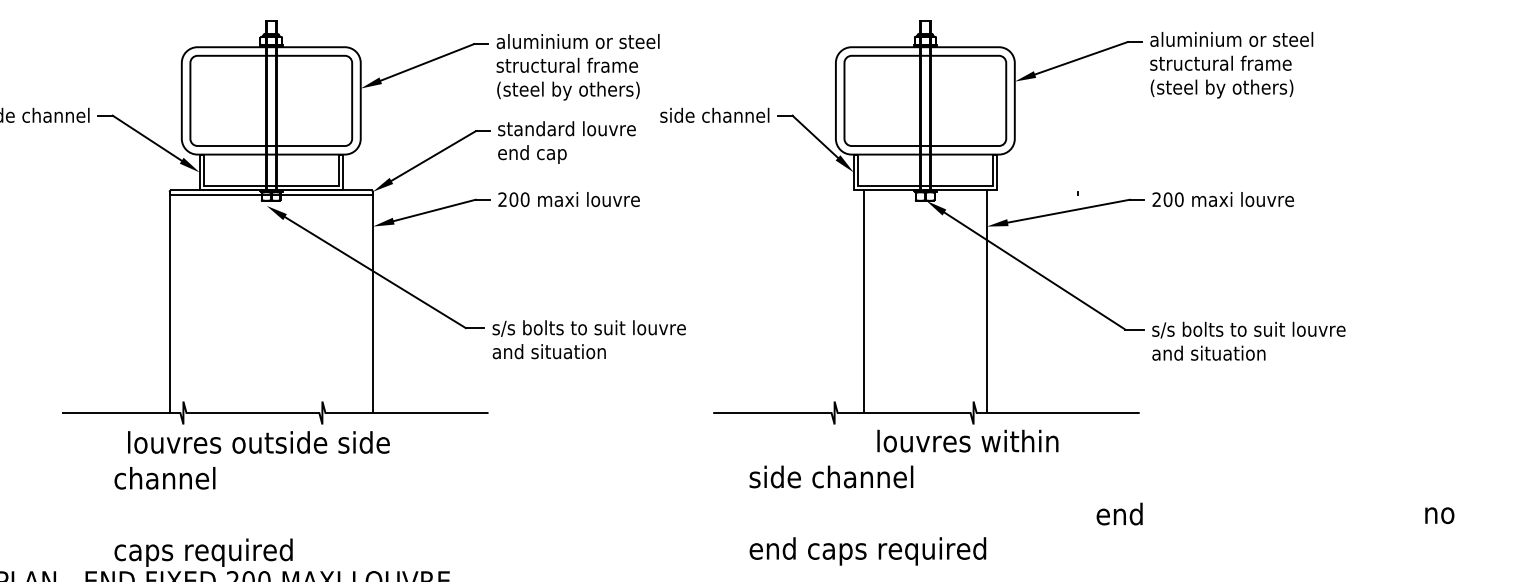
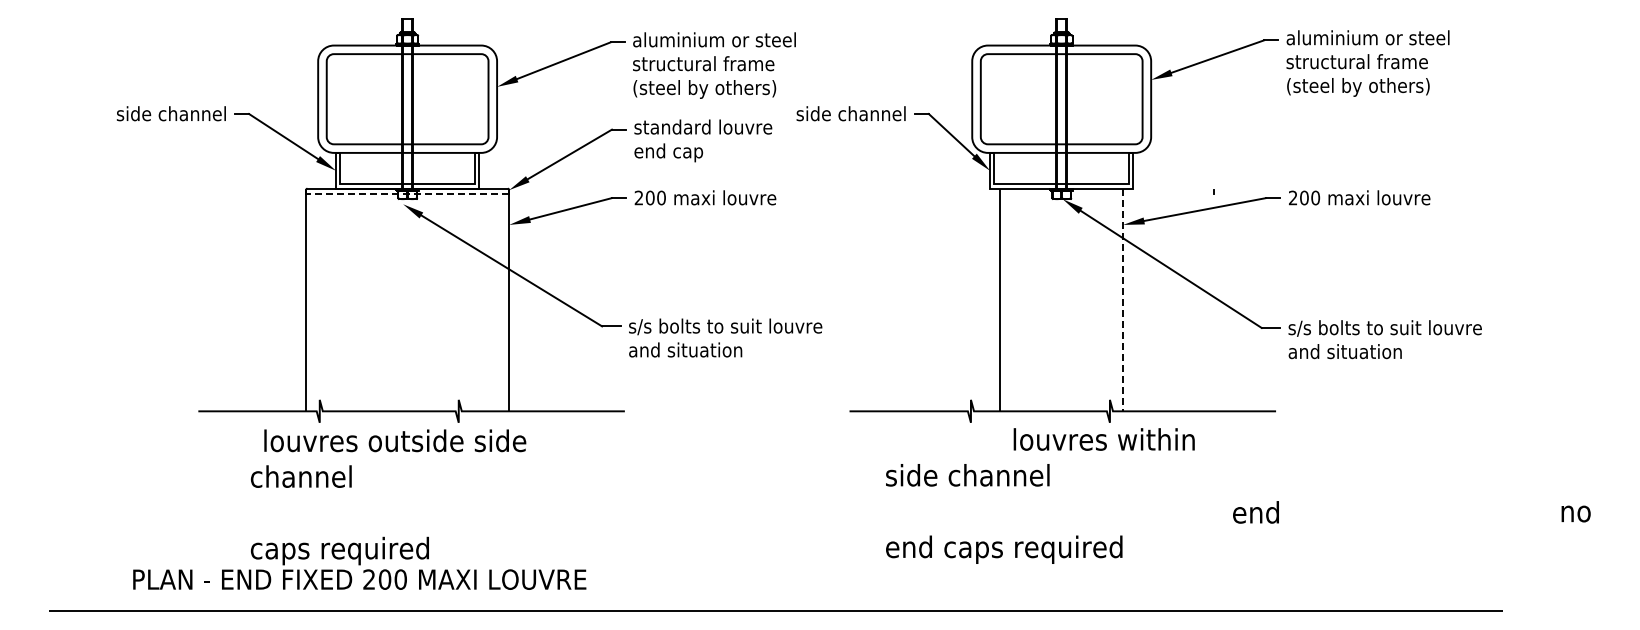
line: (271, 195) -> (407, 193), solid -> dashed
line: (987, 302) -> (1123, 300), solid -> dashed

